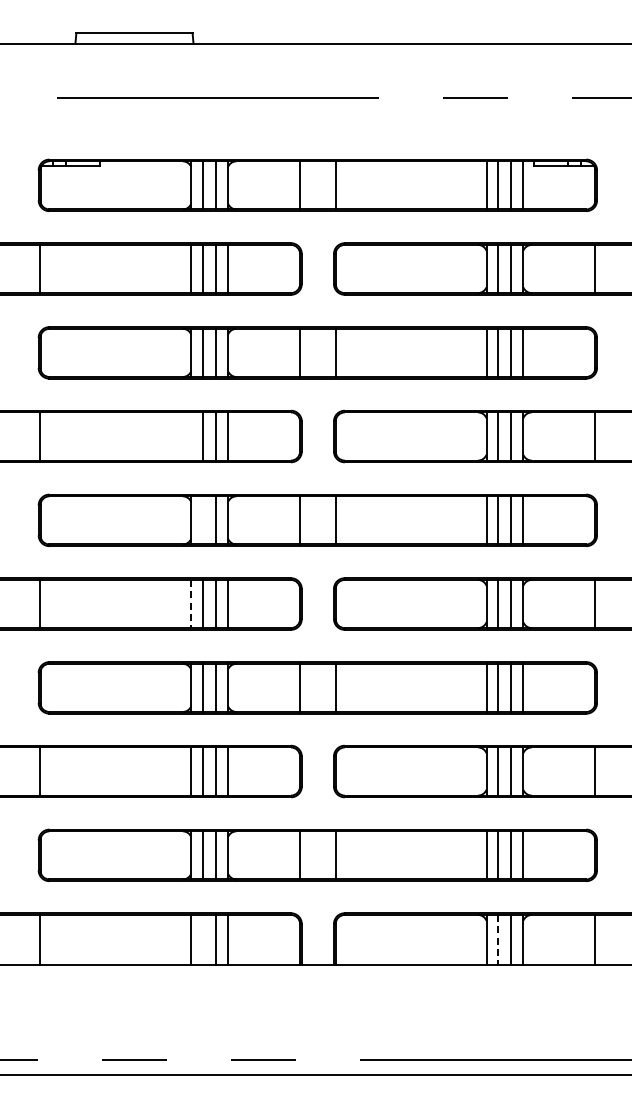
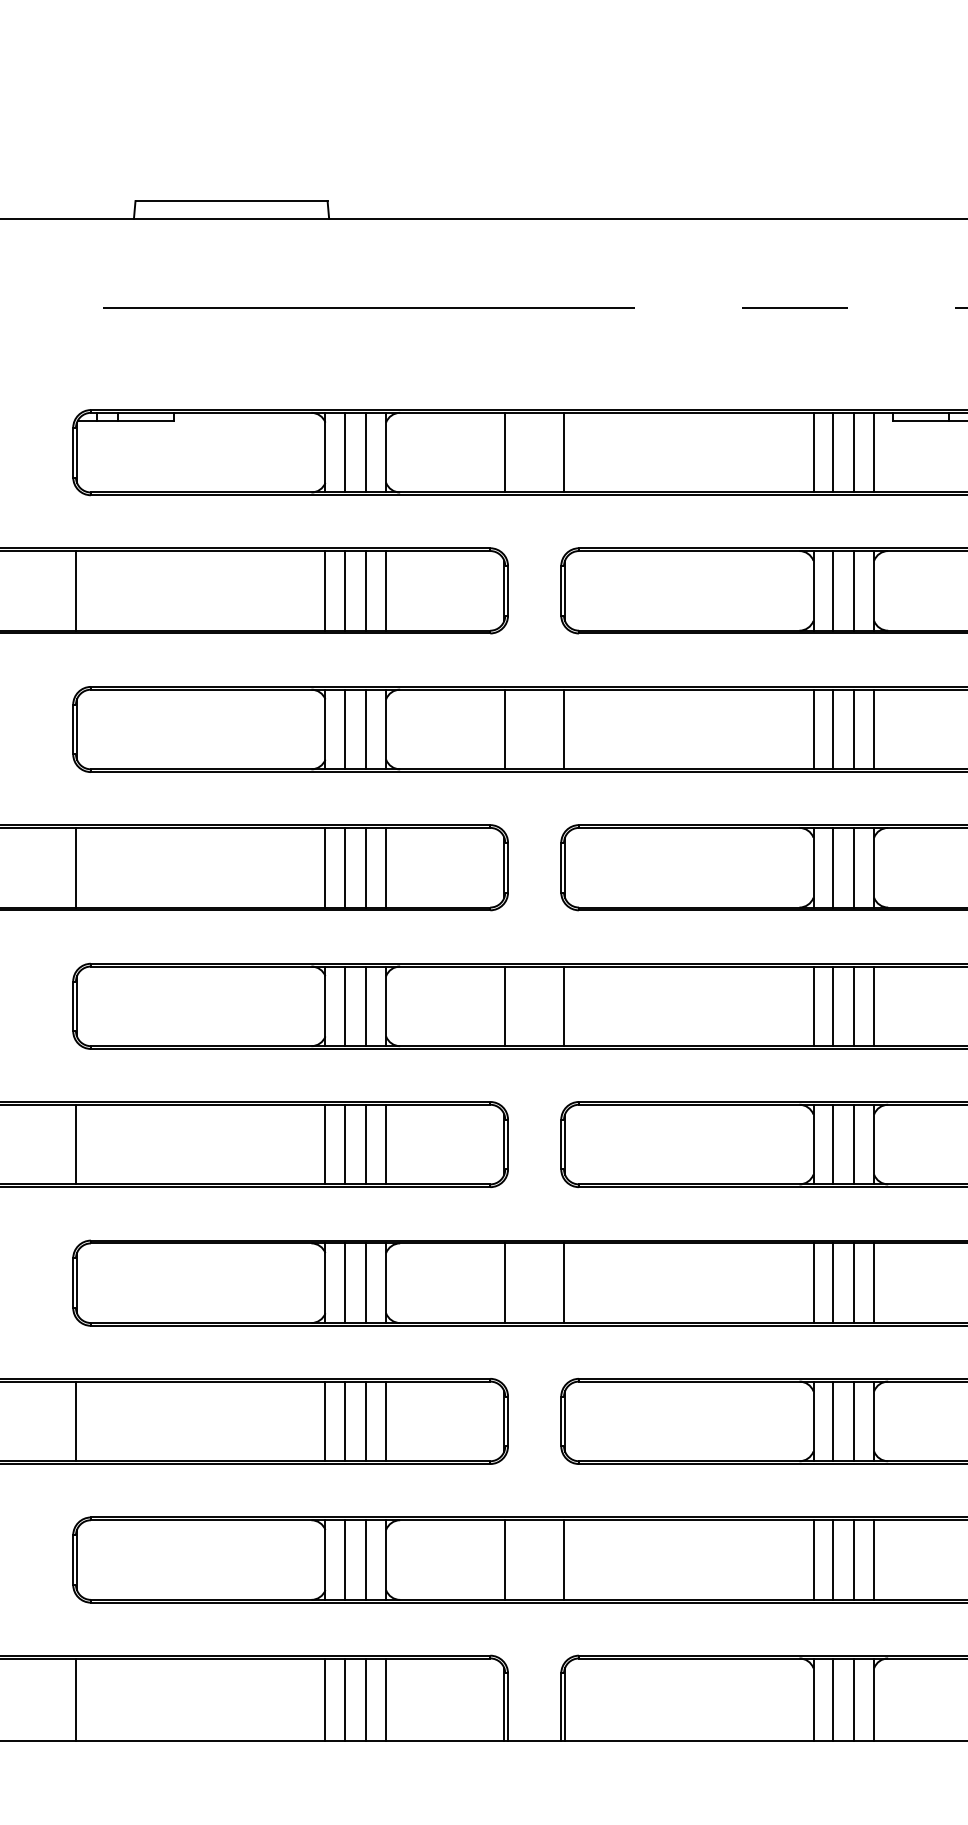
line: (191, 436) -> (325, 867), added
line: (203, 520) -> (345, 1006), added
line: (191, 604) -> (325, 1145), dashed -> solid
line: (203, 939) -> (345, 1699), added
line: (498, 939) -> (833, 1699), dashed -> solid

